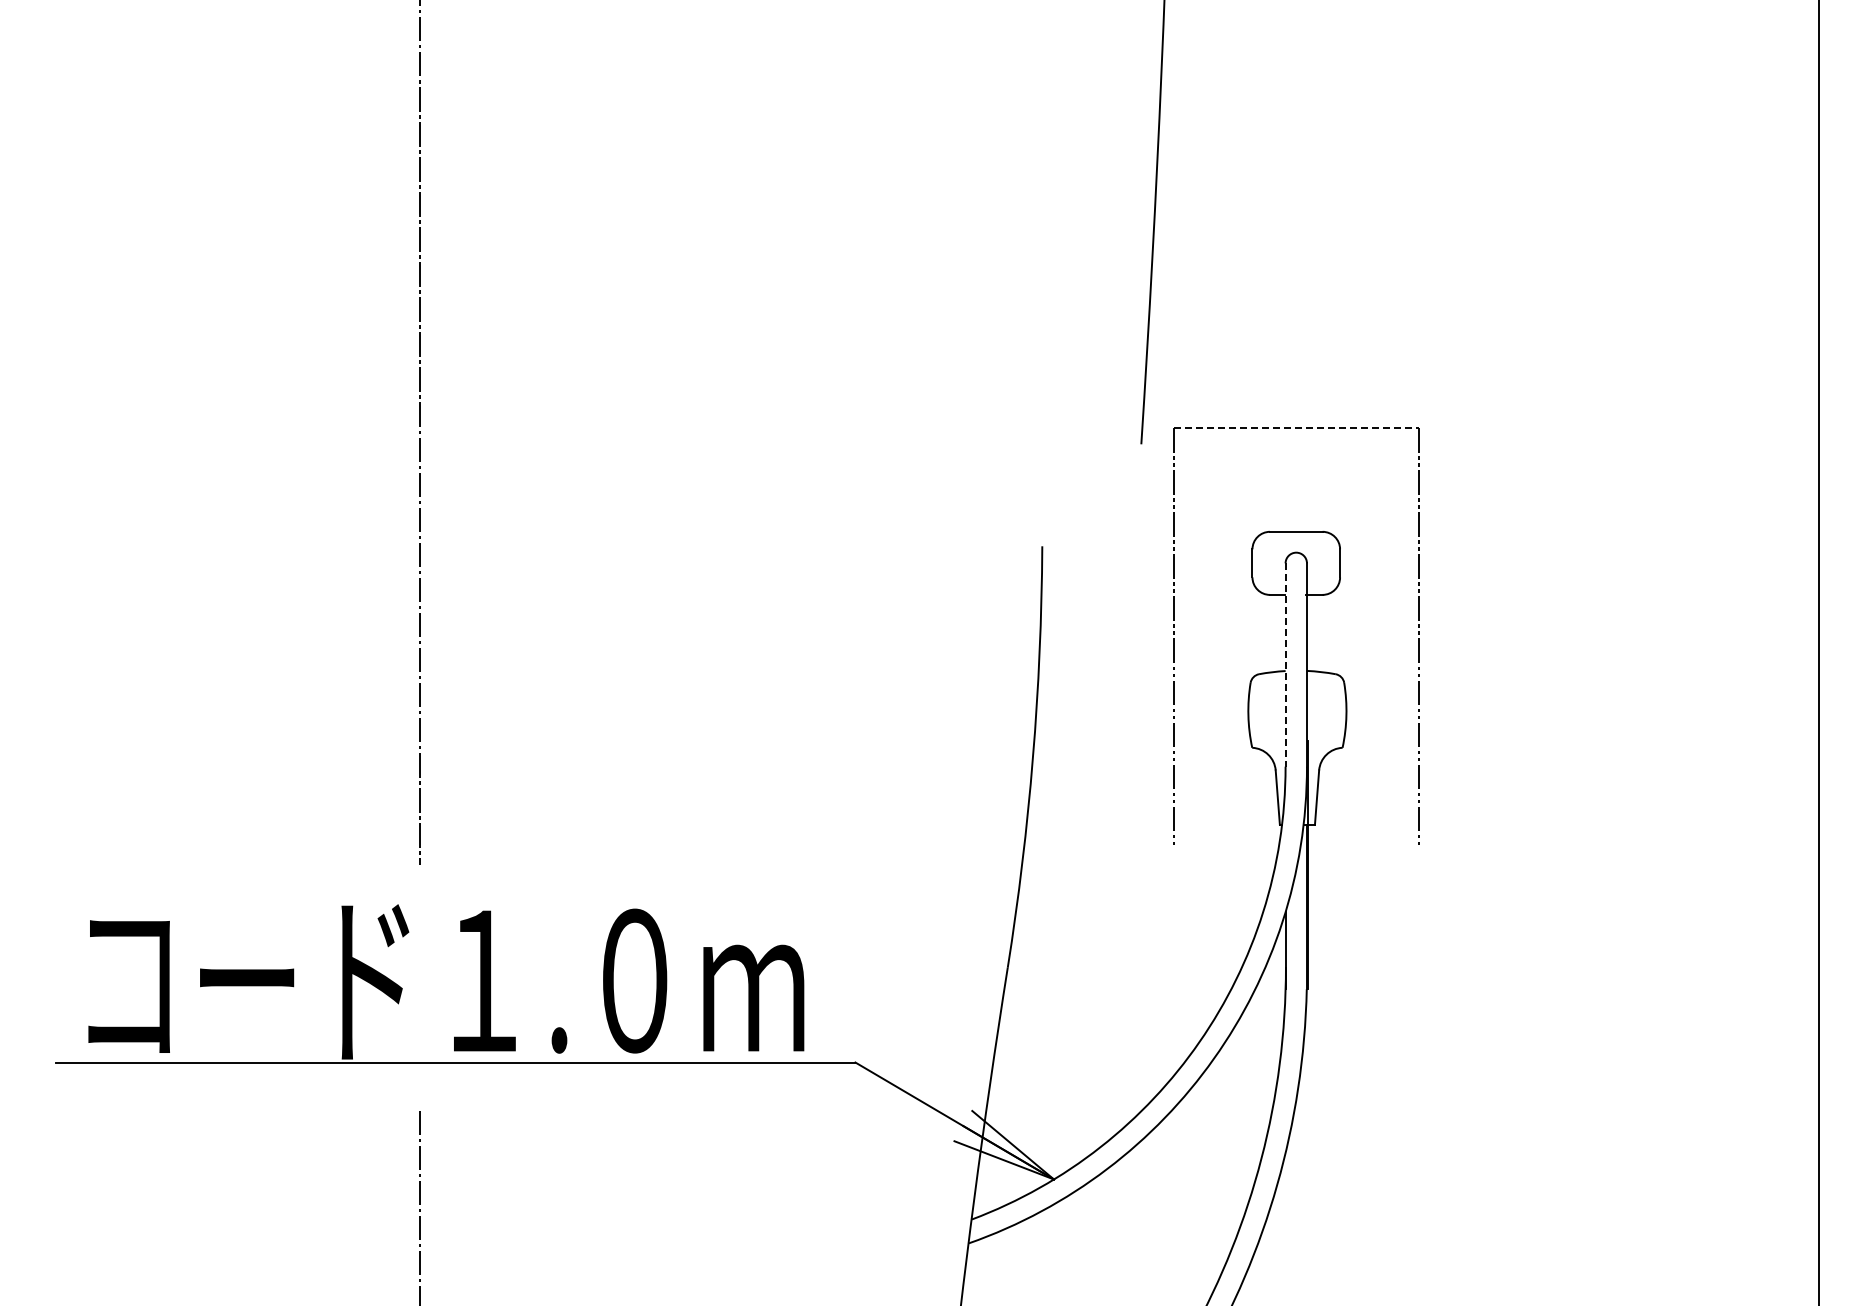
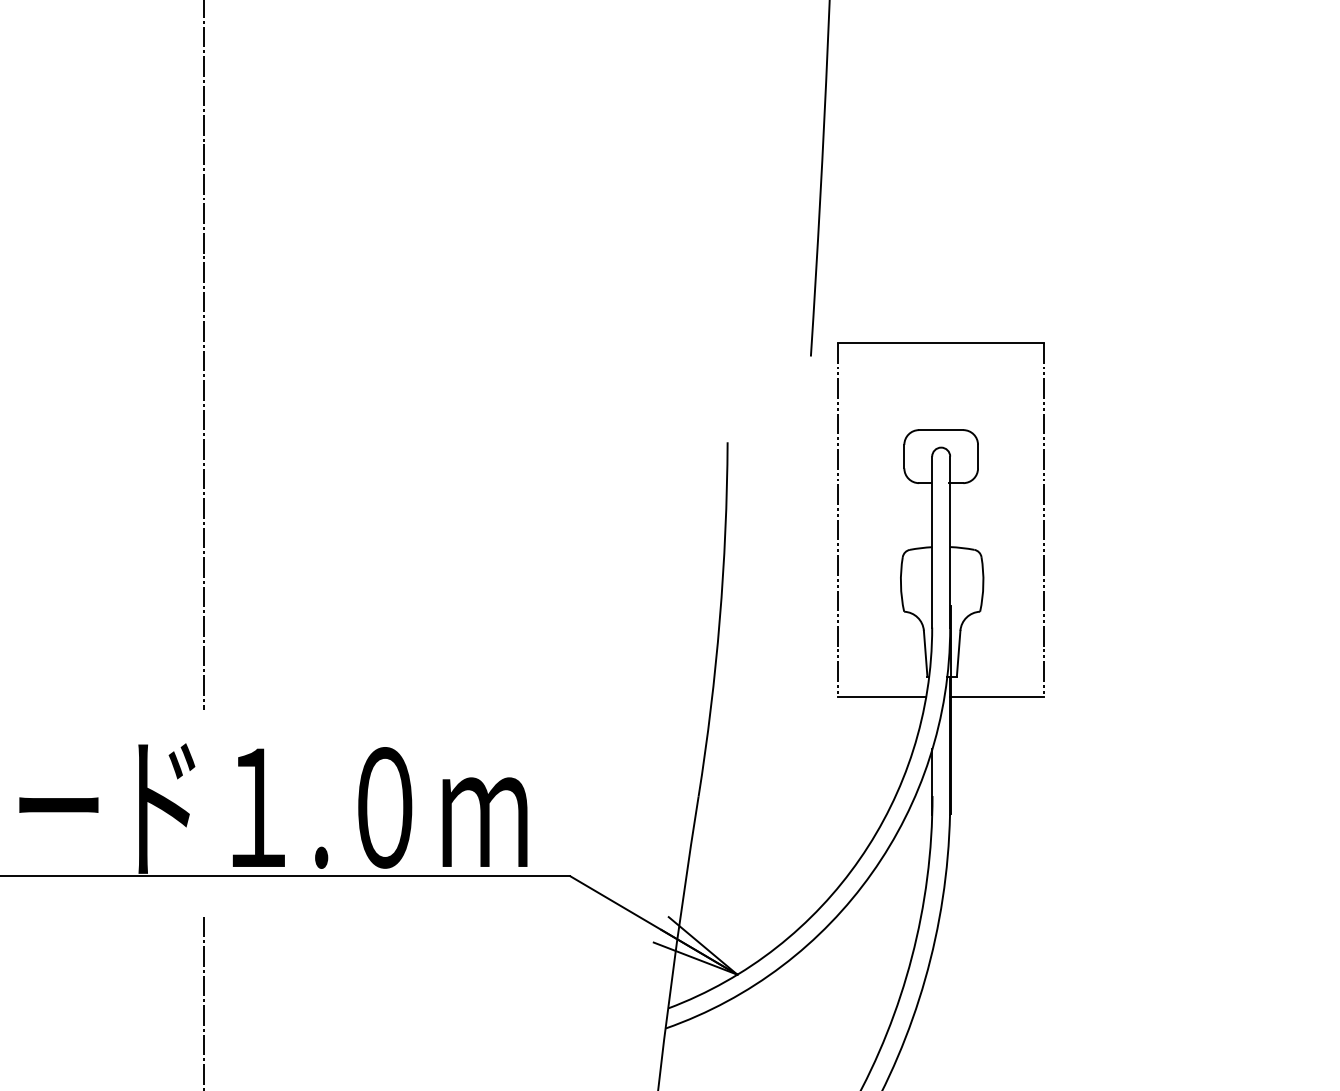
line: (1296, 428) -> (941, 343), dashed -> solid
line: (1285, 665) -> (932, 542), dashed -> solid
line: (1225, 848) -> (881, 696), added
line: (1362, 848) -> (996, 696), added

